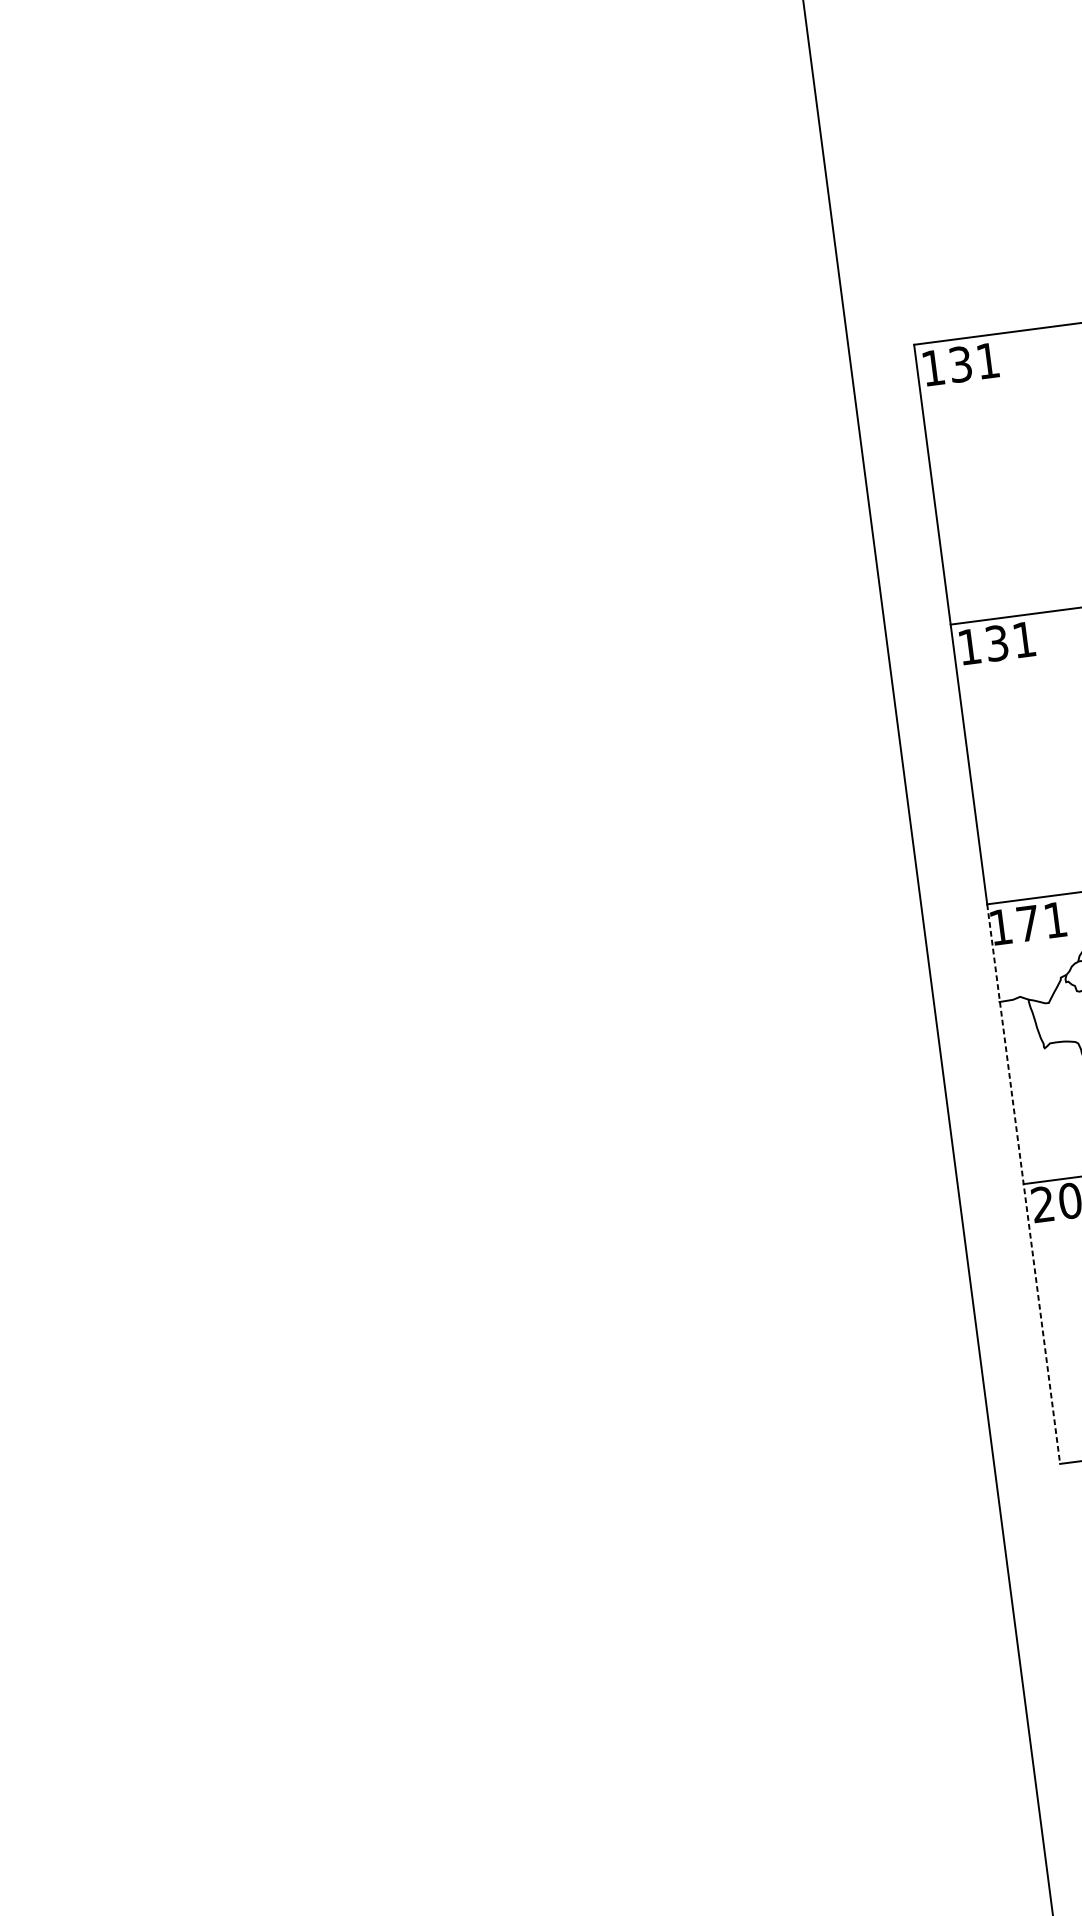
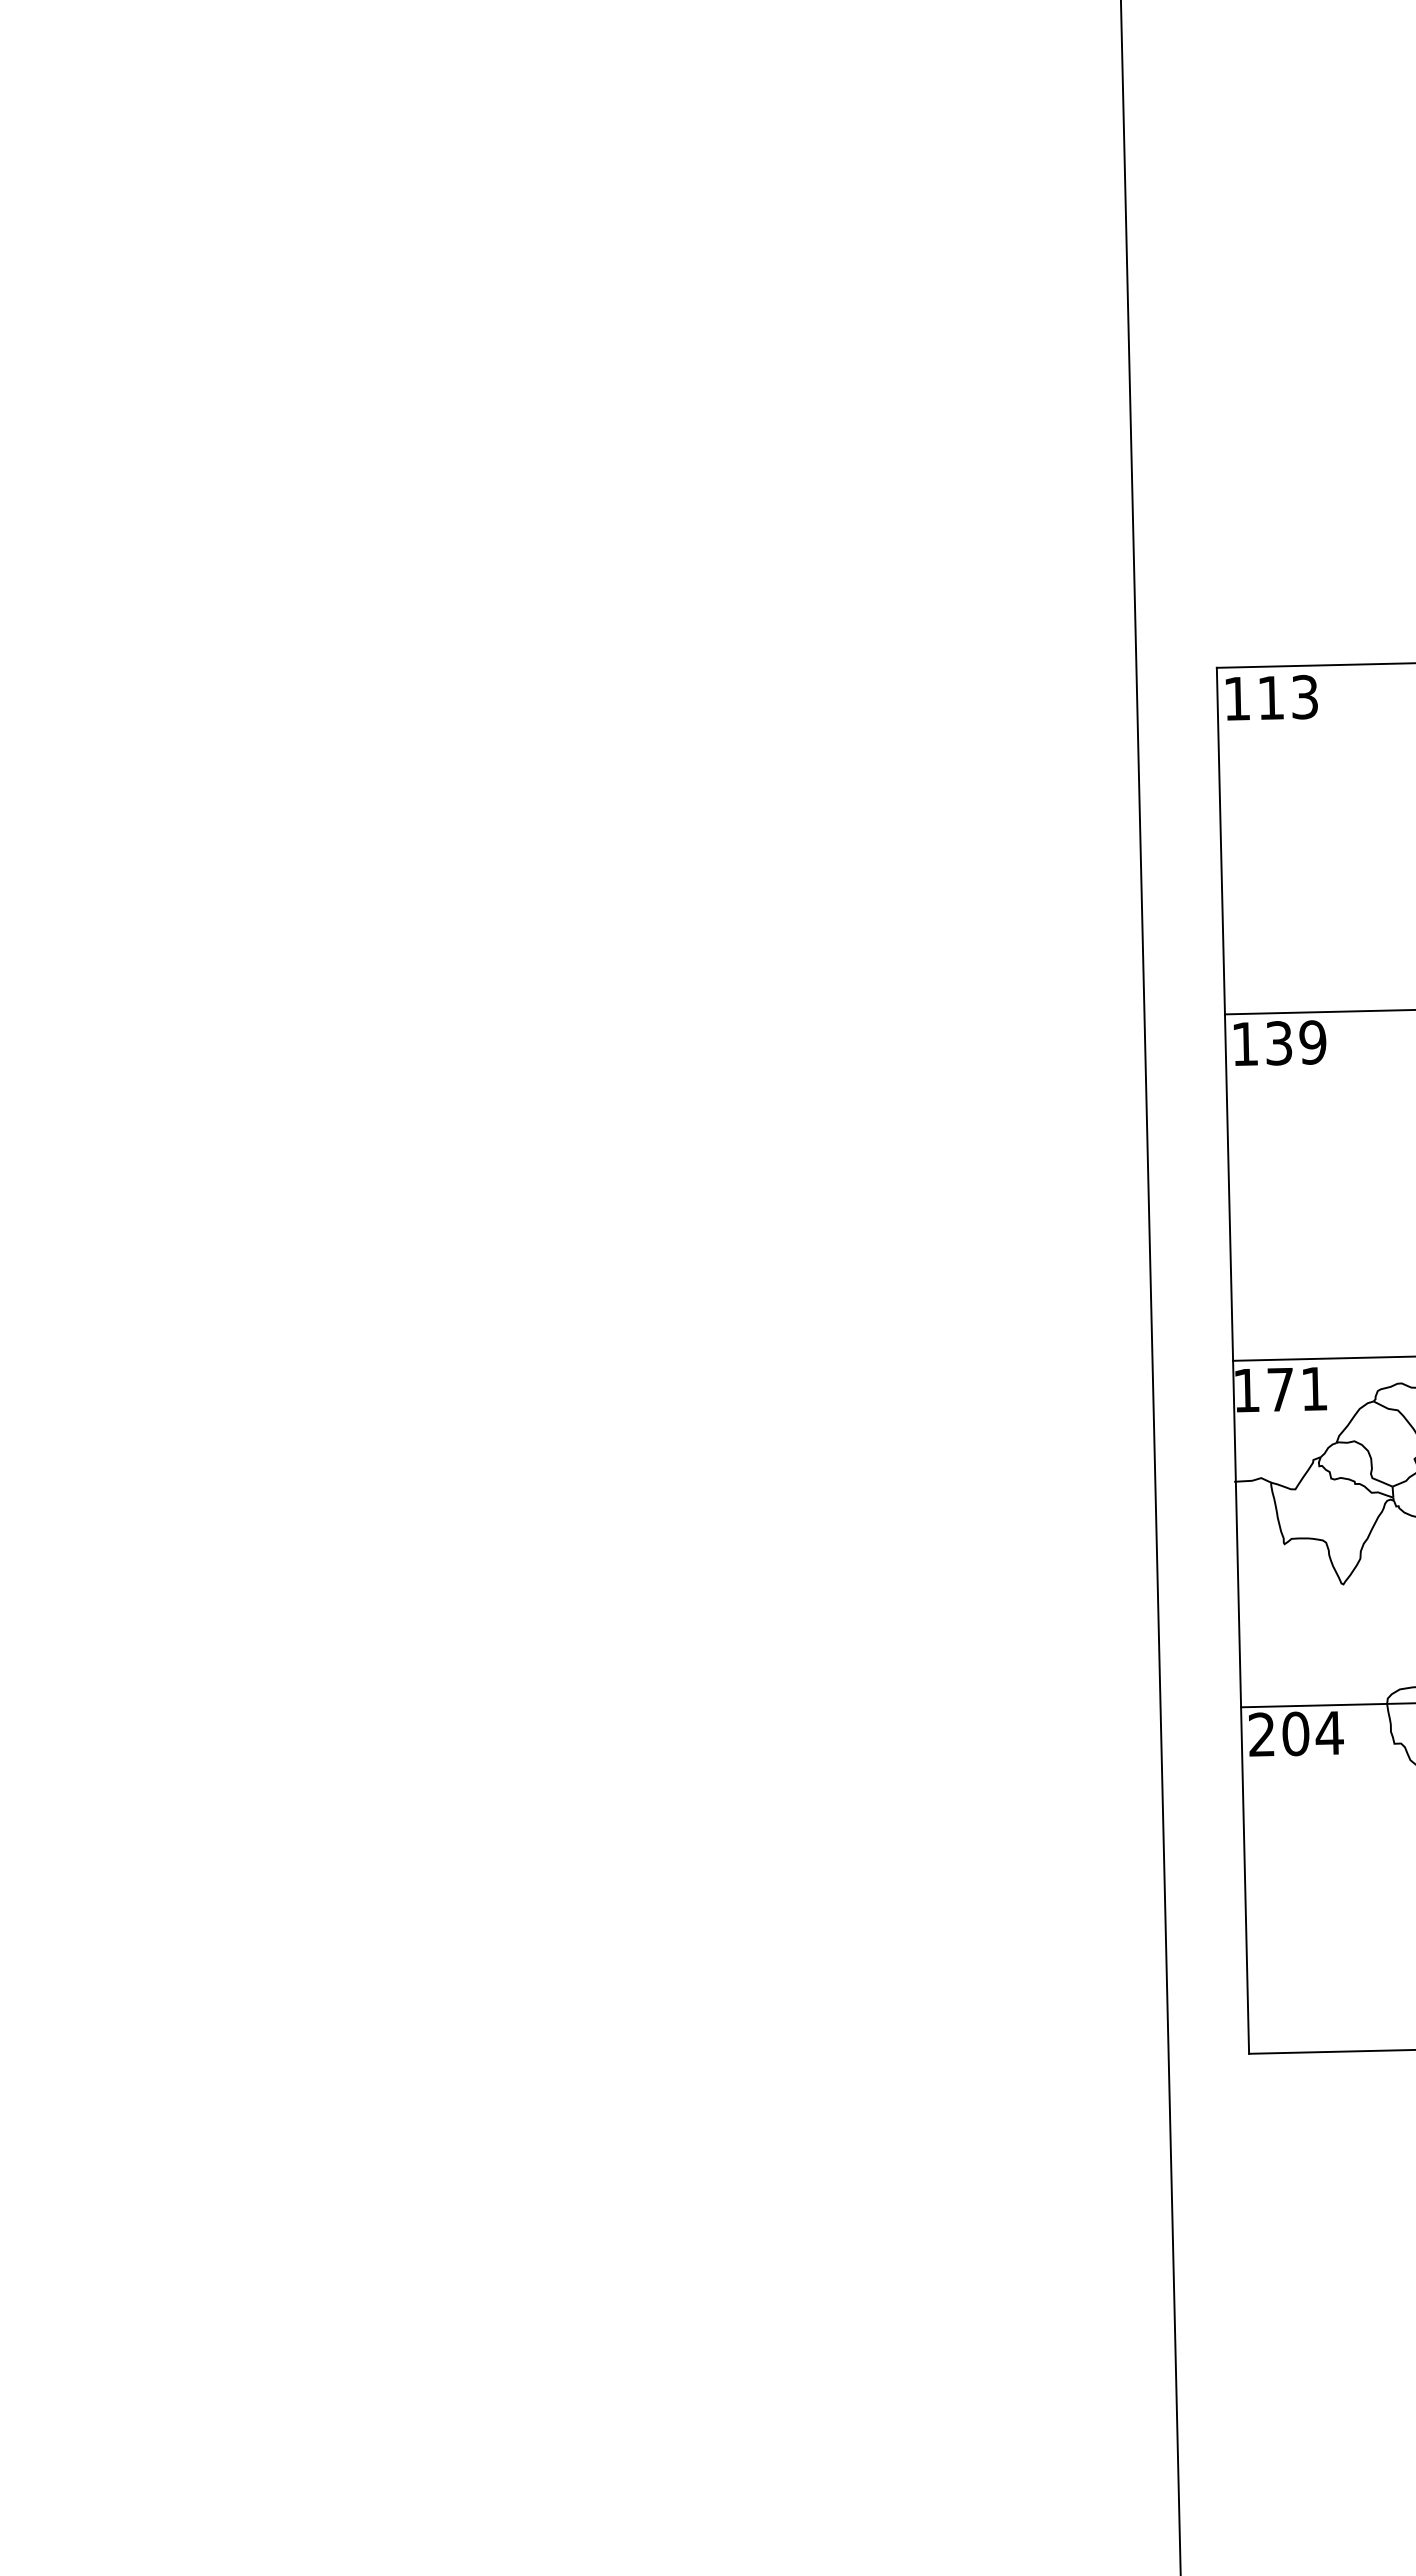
text: (973, 362) -> (1287, 697), 131 -> 113
text: (1023, 639) -> (1312, 1042), 131 -> 139
line: (1024, 1184) -> (1241, 1707), dashed -> solid

